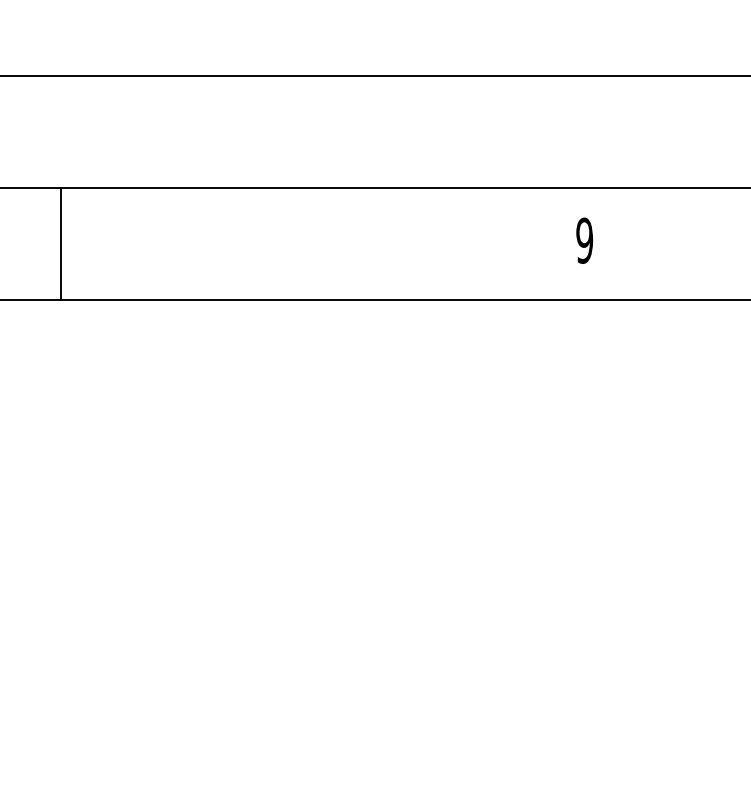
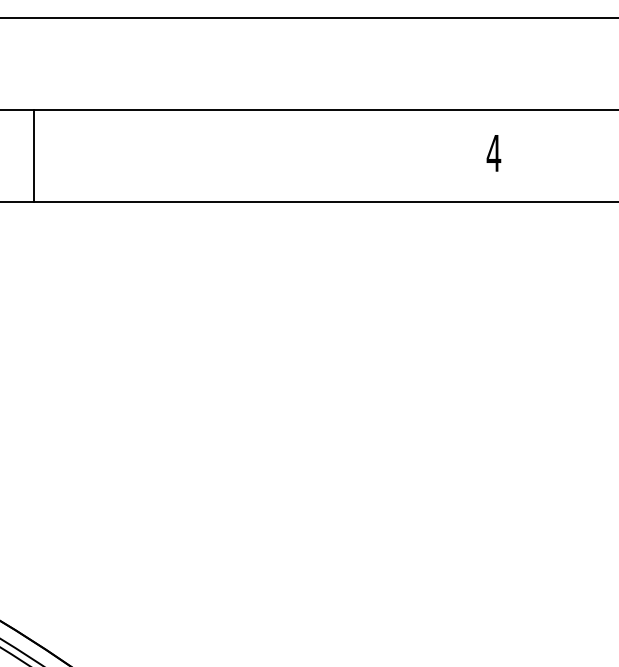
text: (584, 240) -> (493, 153), 9 -> 4
line: (61, 243) -> (34, 155), moved

